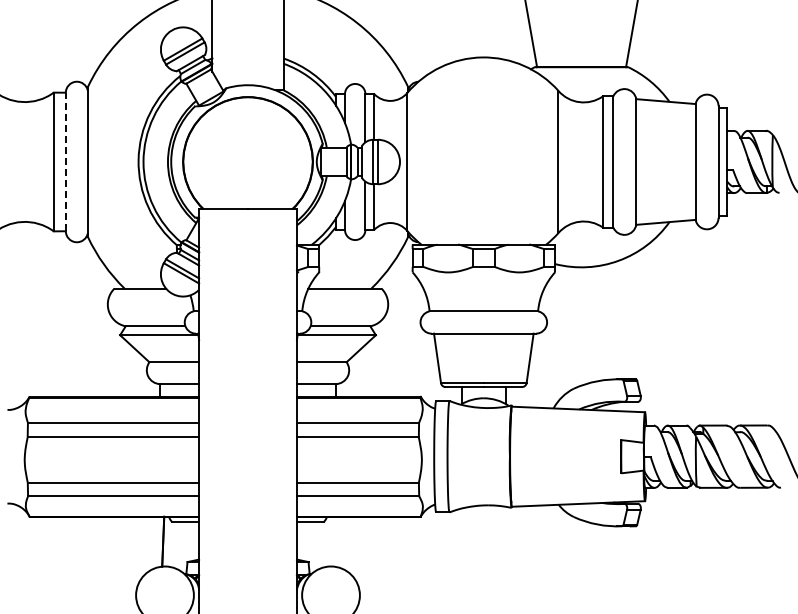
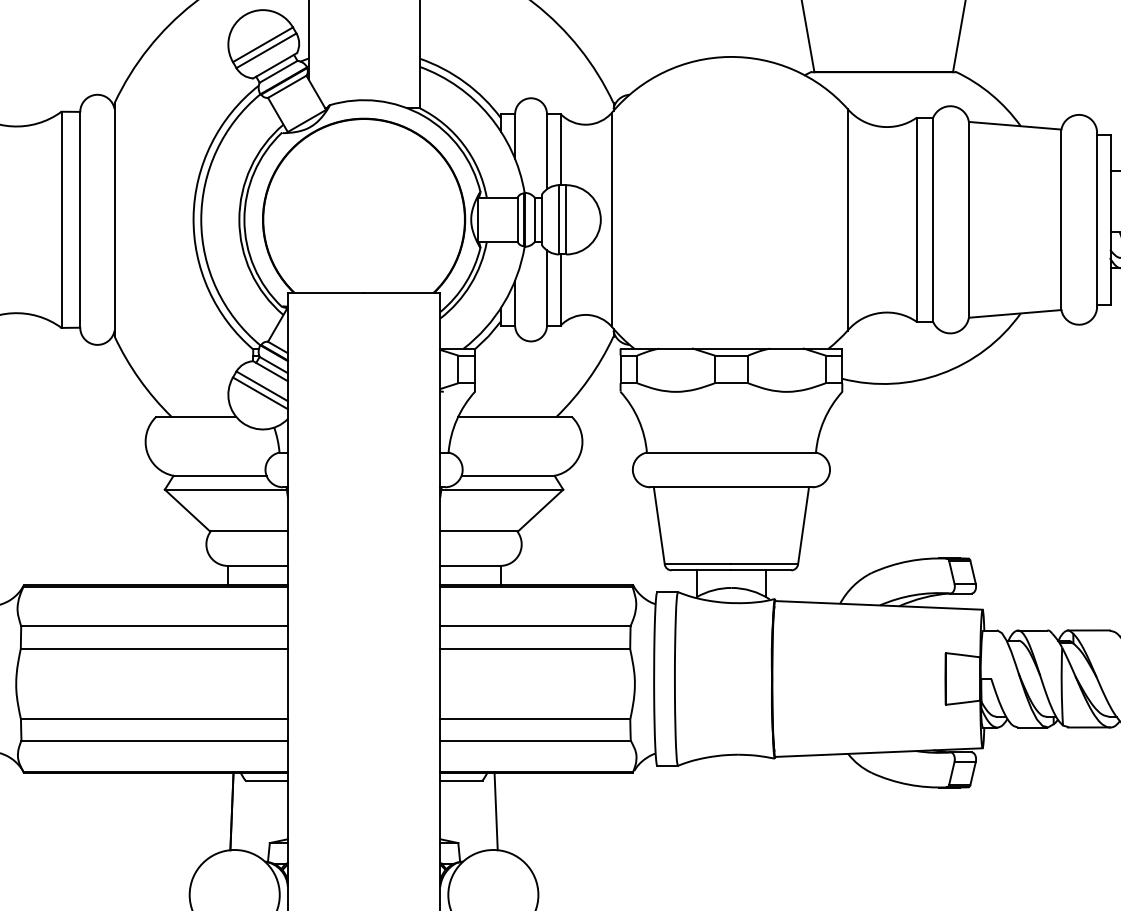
line: (65, 161) -> (79, 219), dashed -> solid
line: (332, 541) -> (495, 811), added

